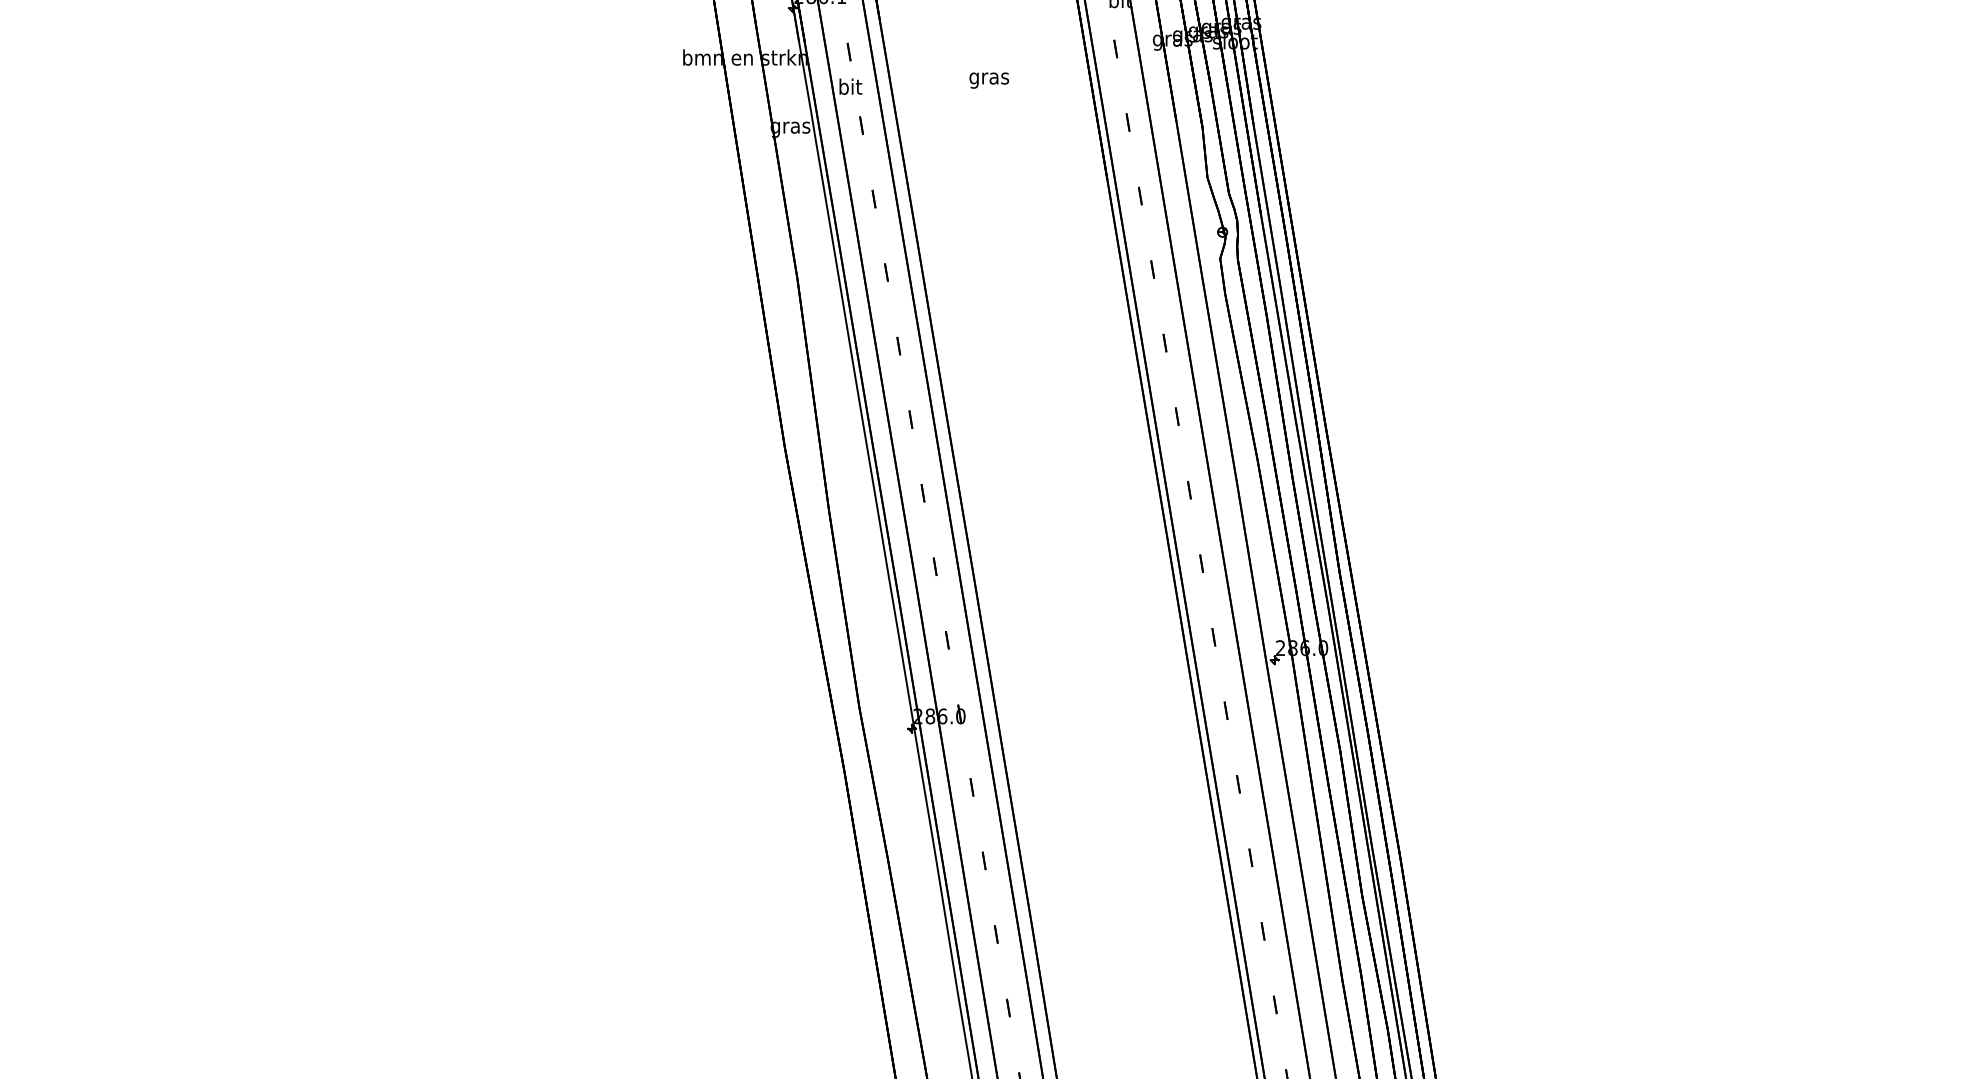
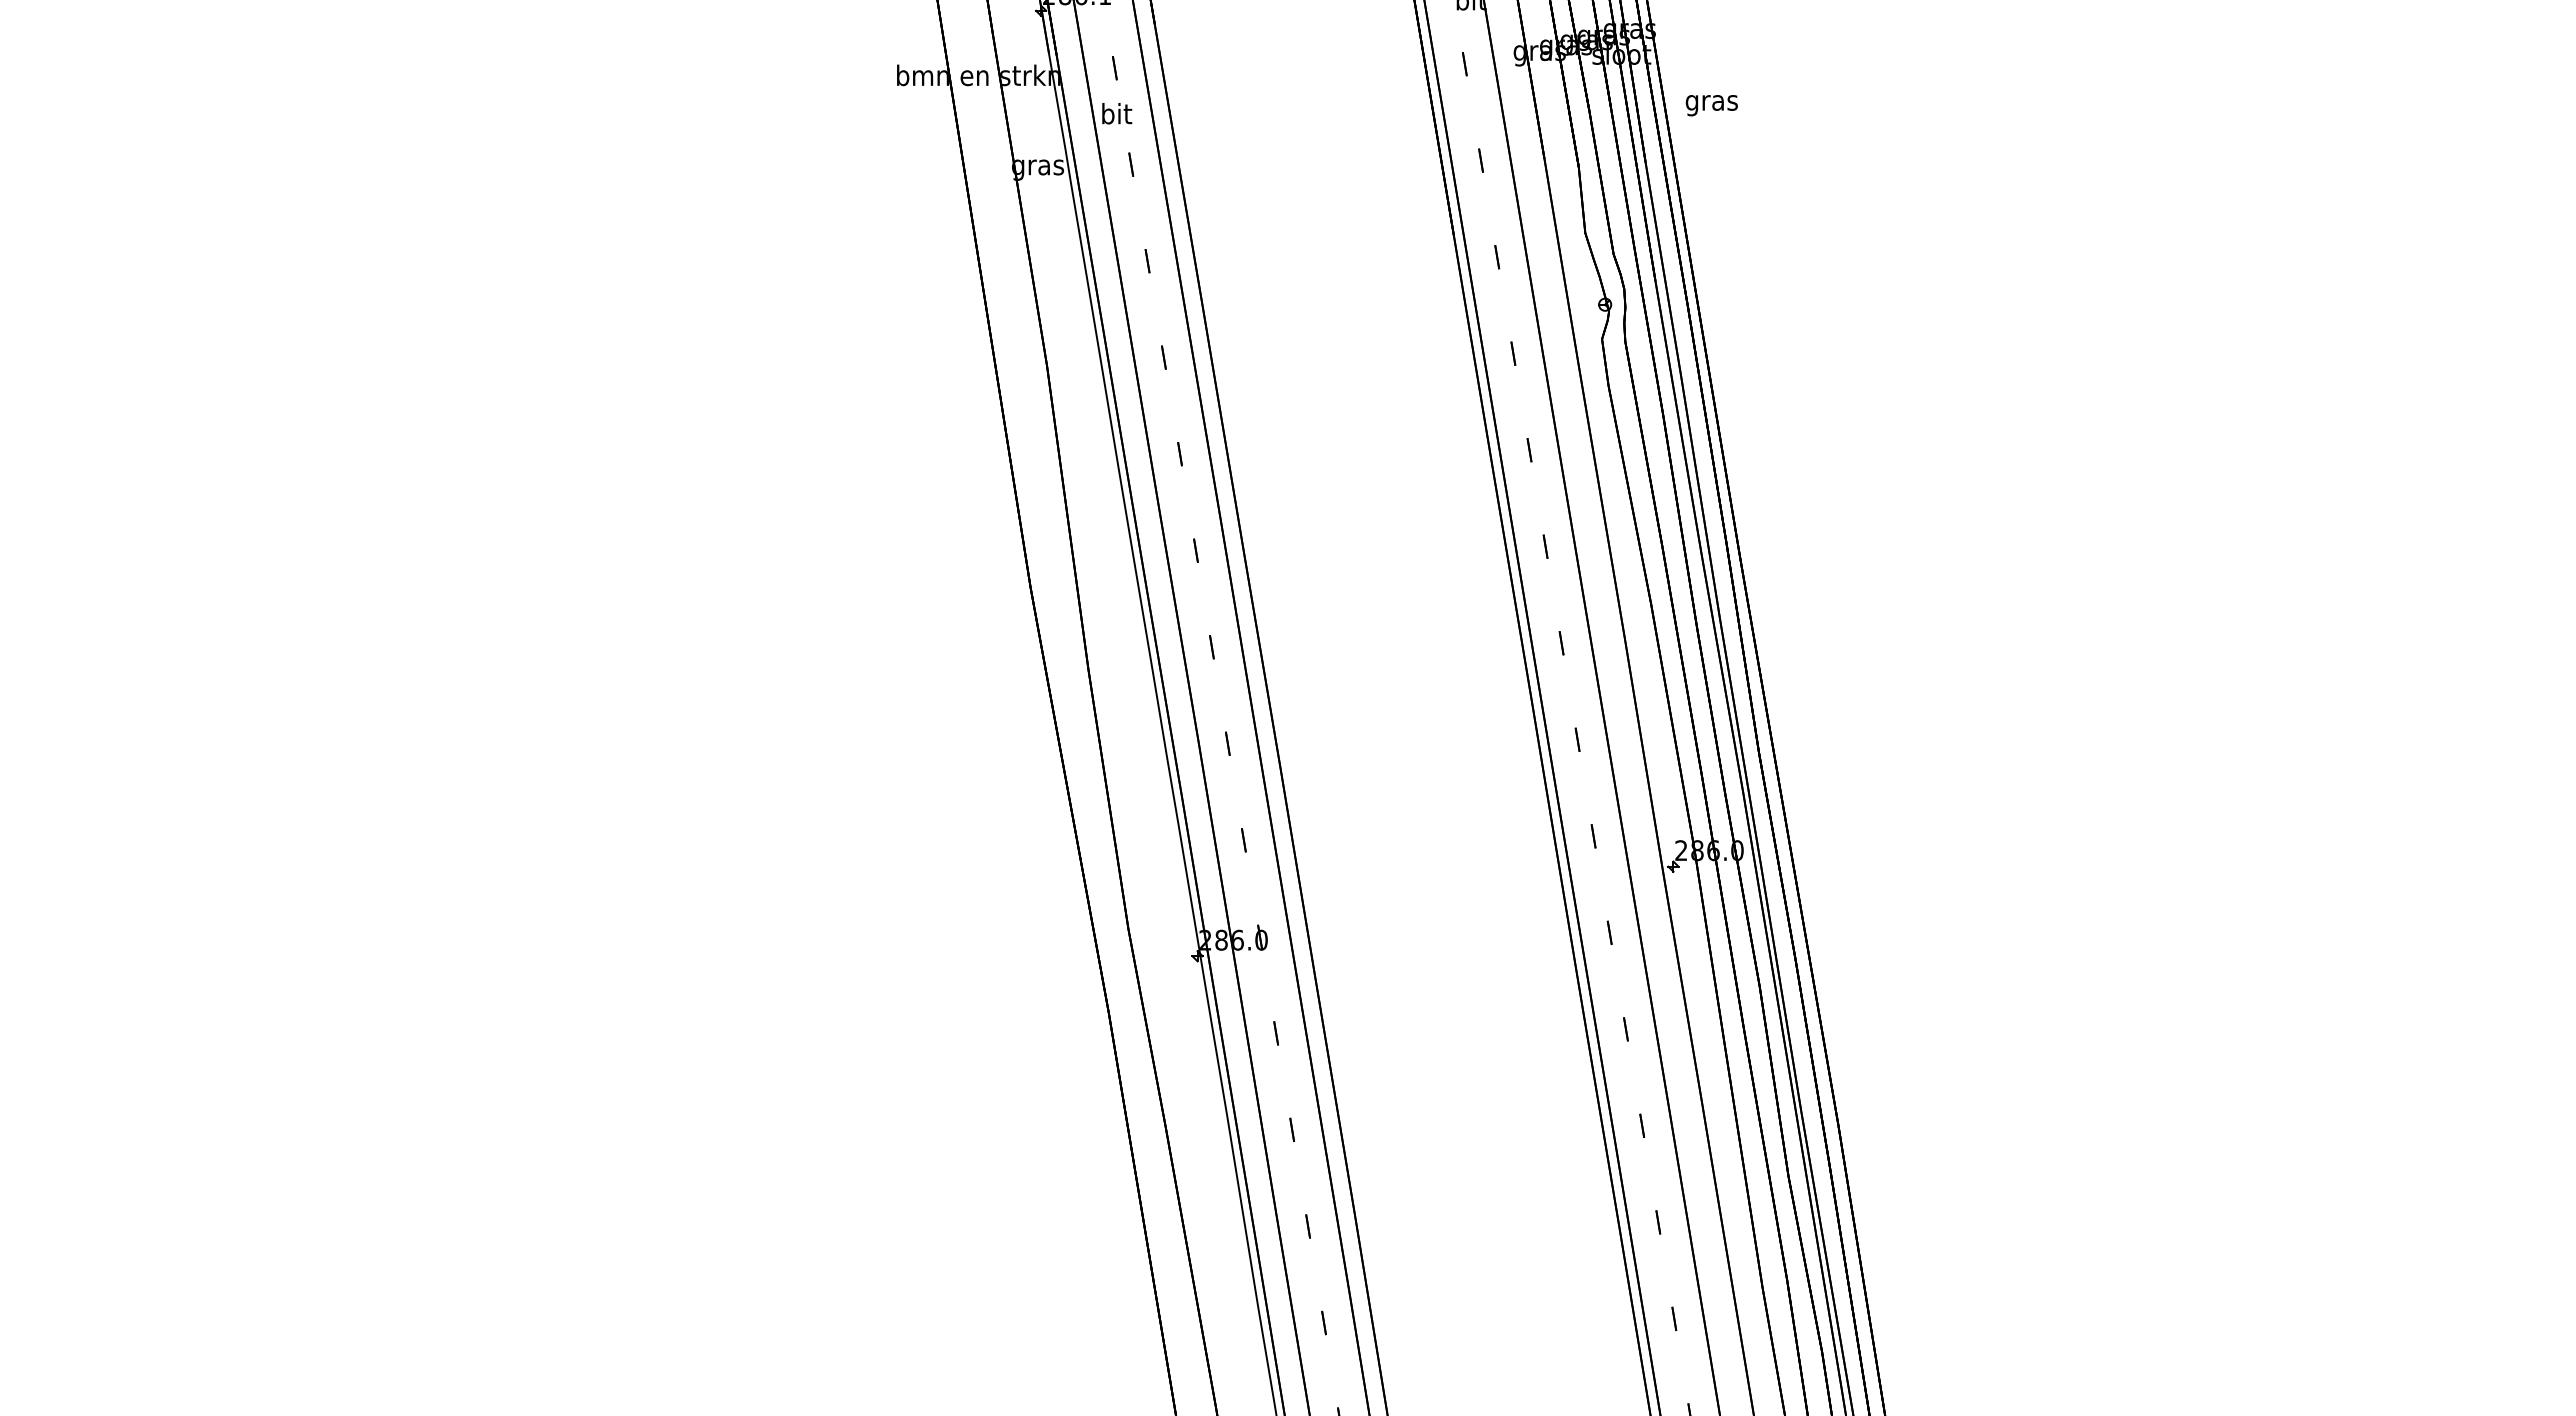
text: (988, 80) -> (1711, 105), moved

